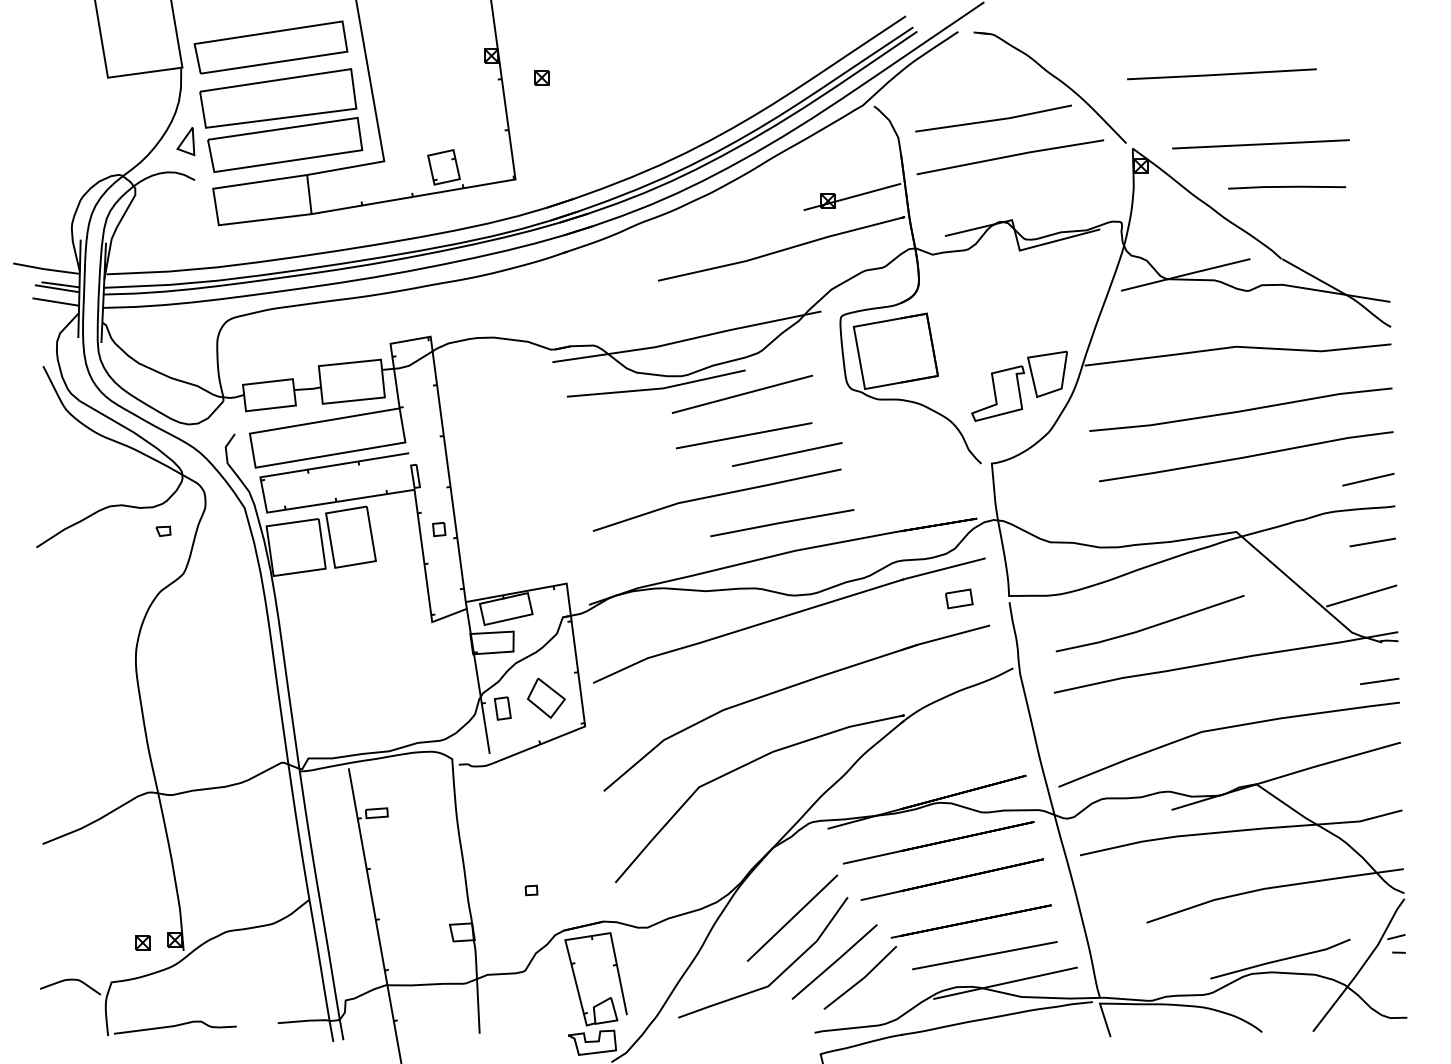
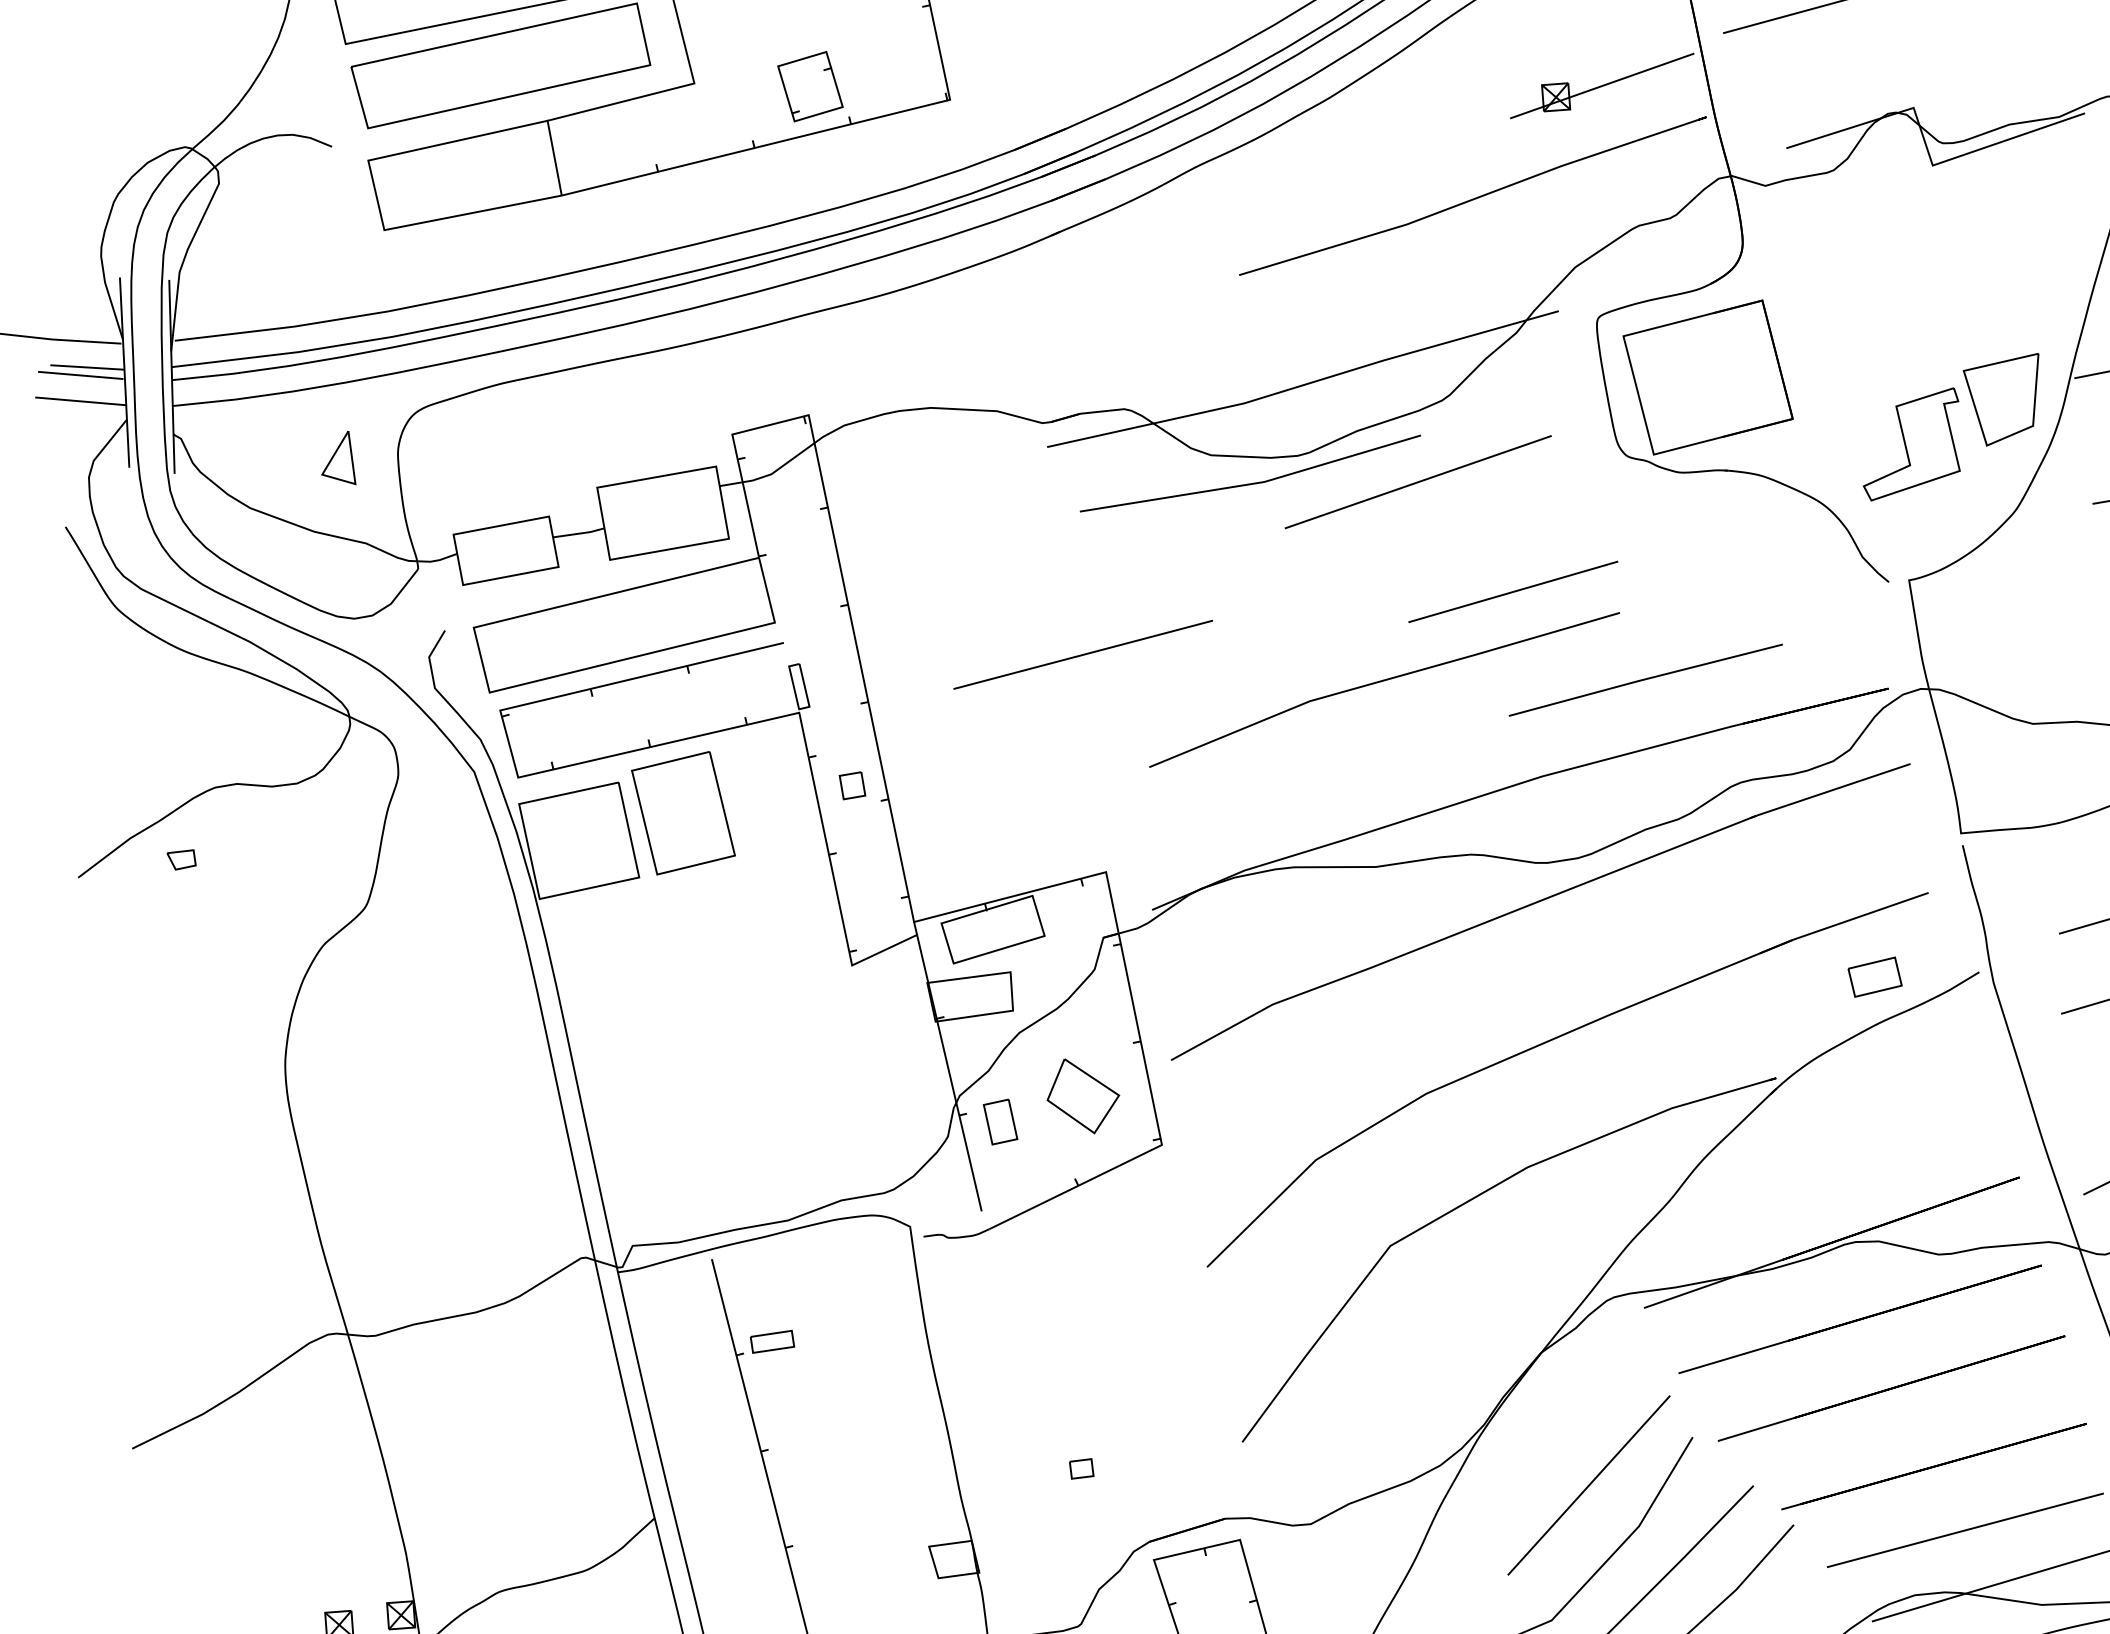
part: (185, 141) -> (336, 459), moved
line: (744, 435) -> (1083, 654), moved
line: (782, 523) -> (1646, 680), moved
part: (163, 530) -> (181, 858), moved
part: (959, 598) -> (1875, 976), moved

